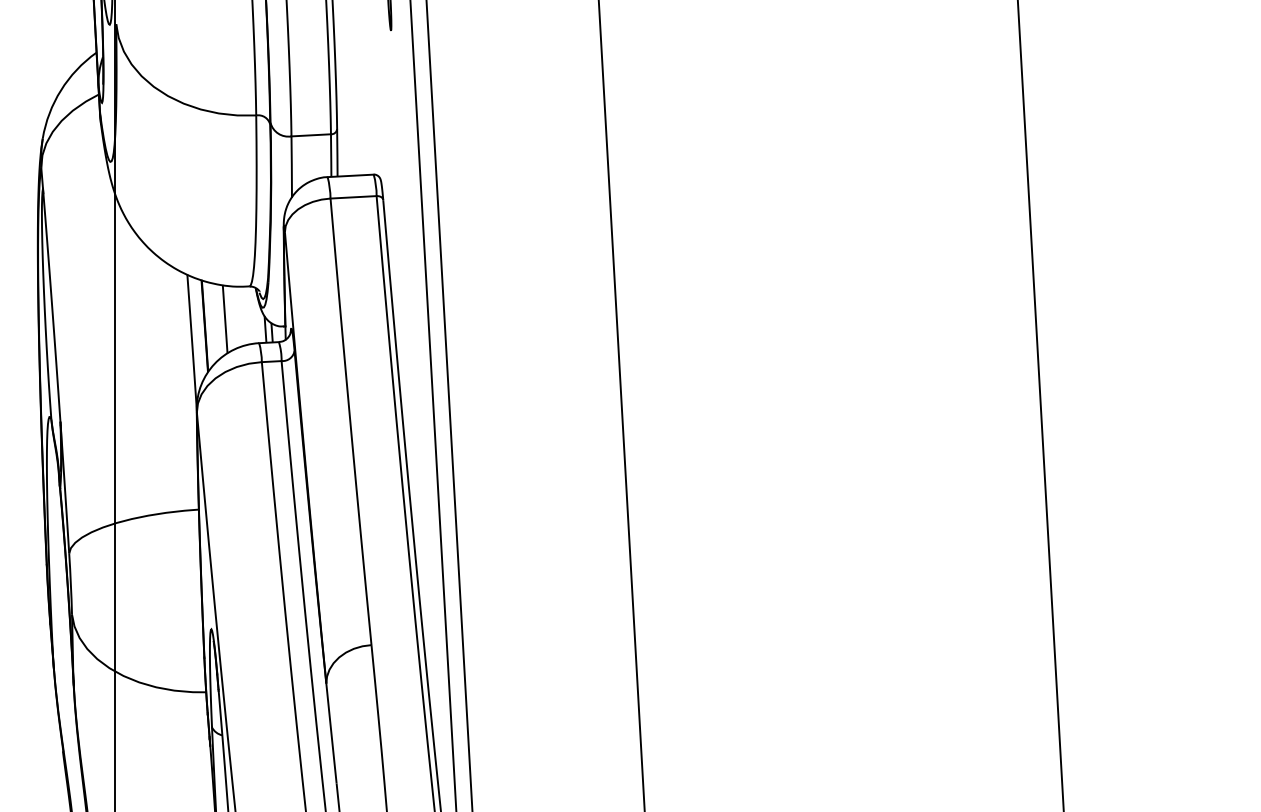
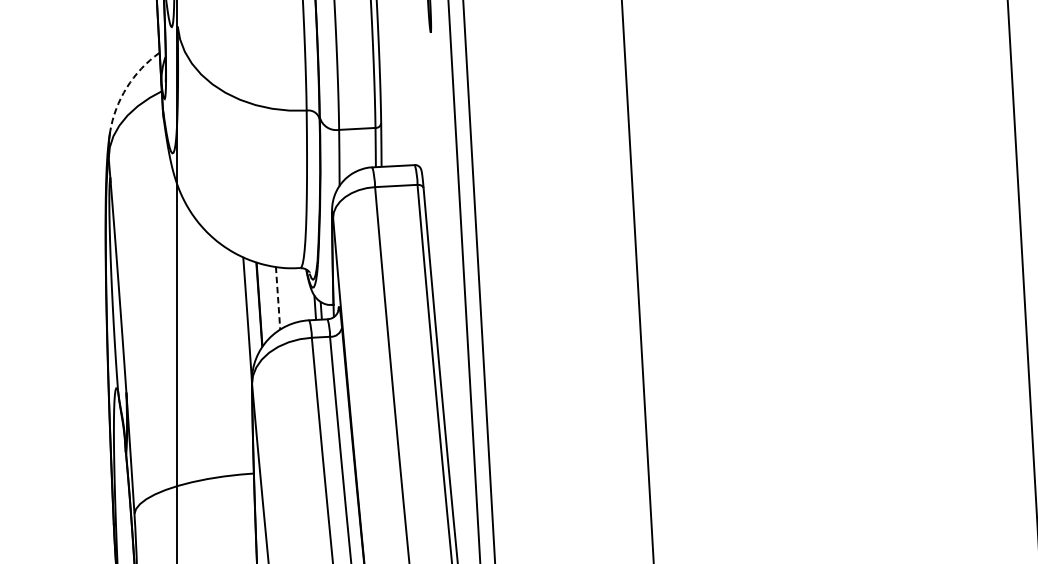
arc: (61, 90) -> (127, 87), solid -> dashed
line: (225, 319) -> (278, 298), solid -> dashed

